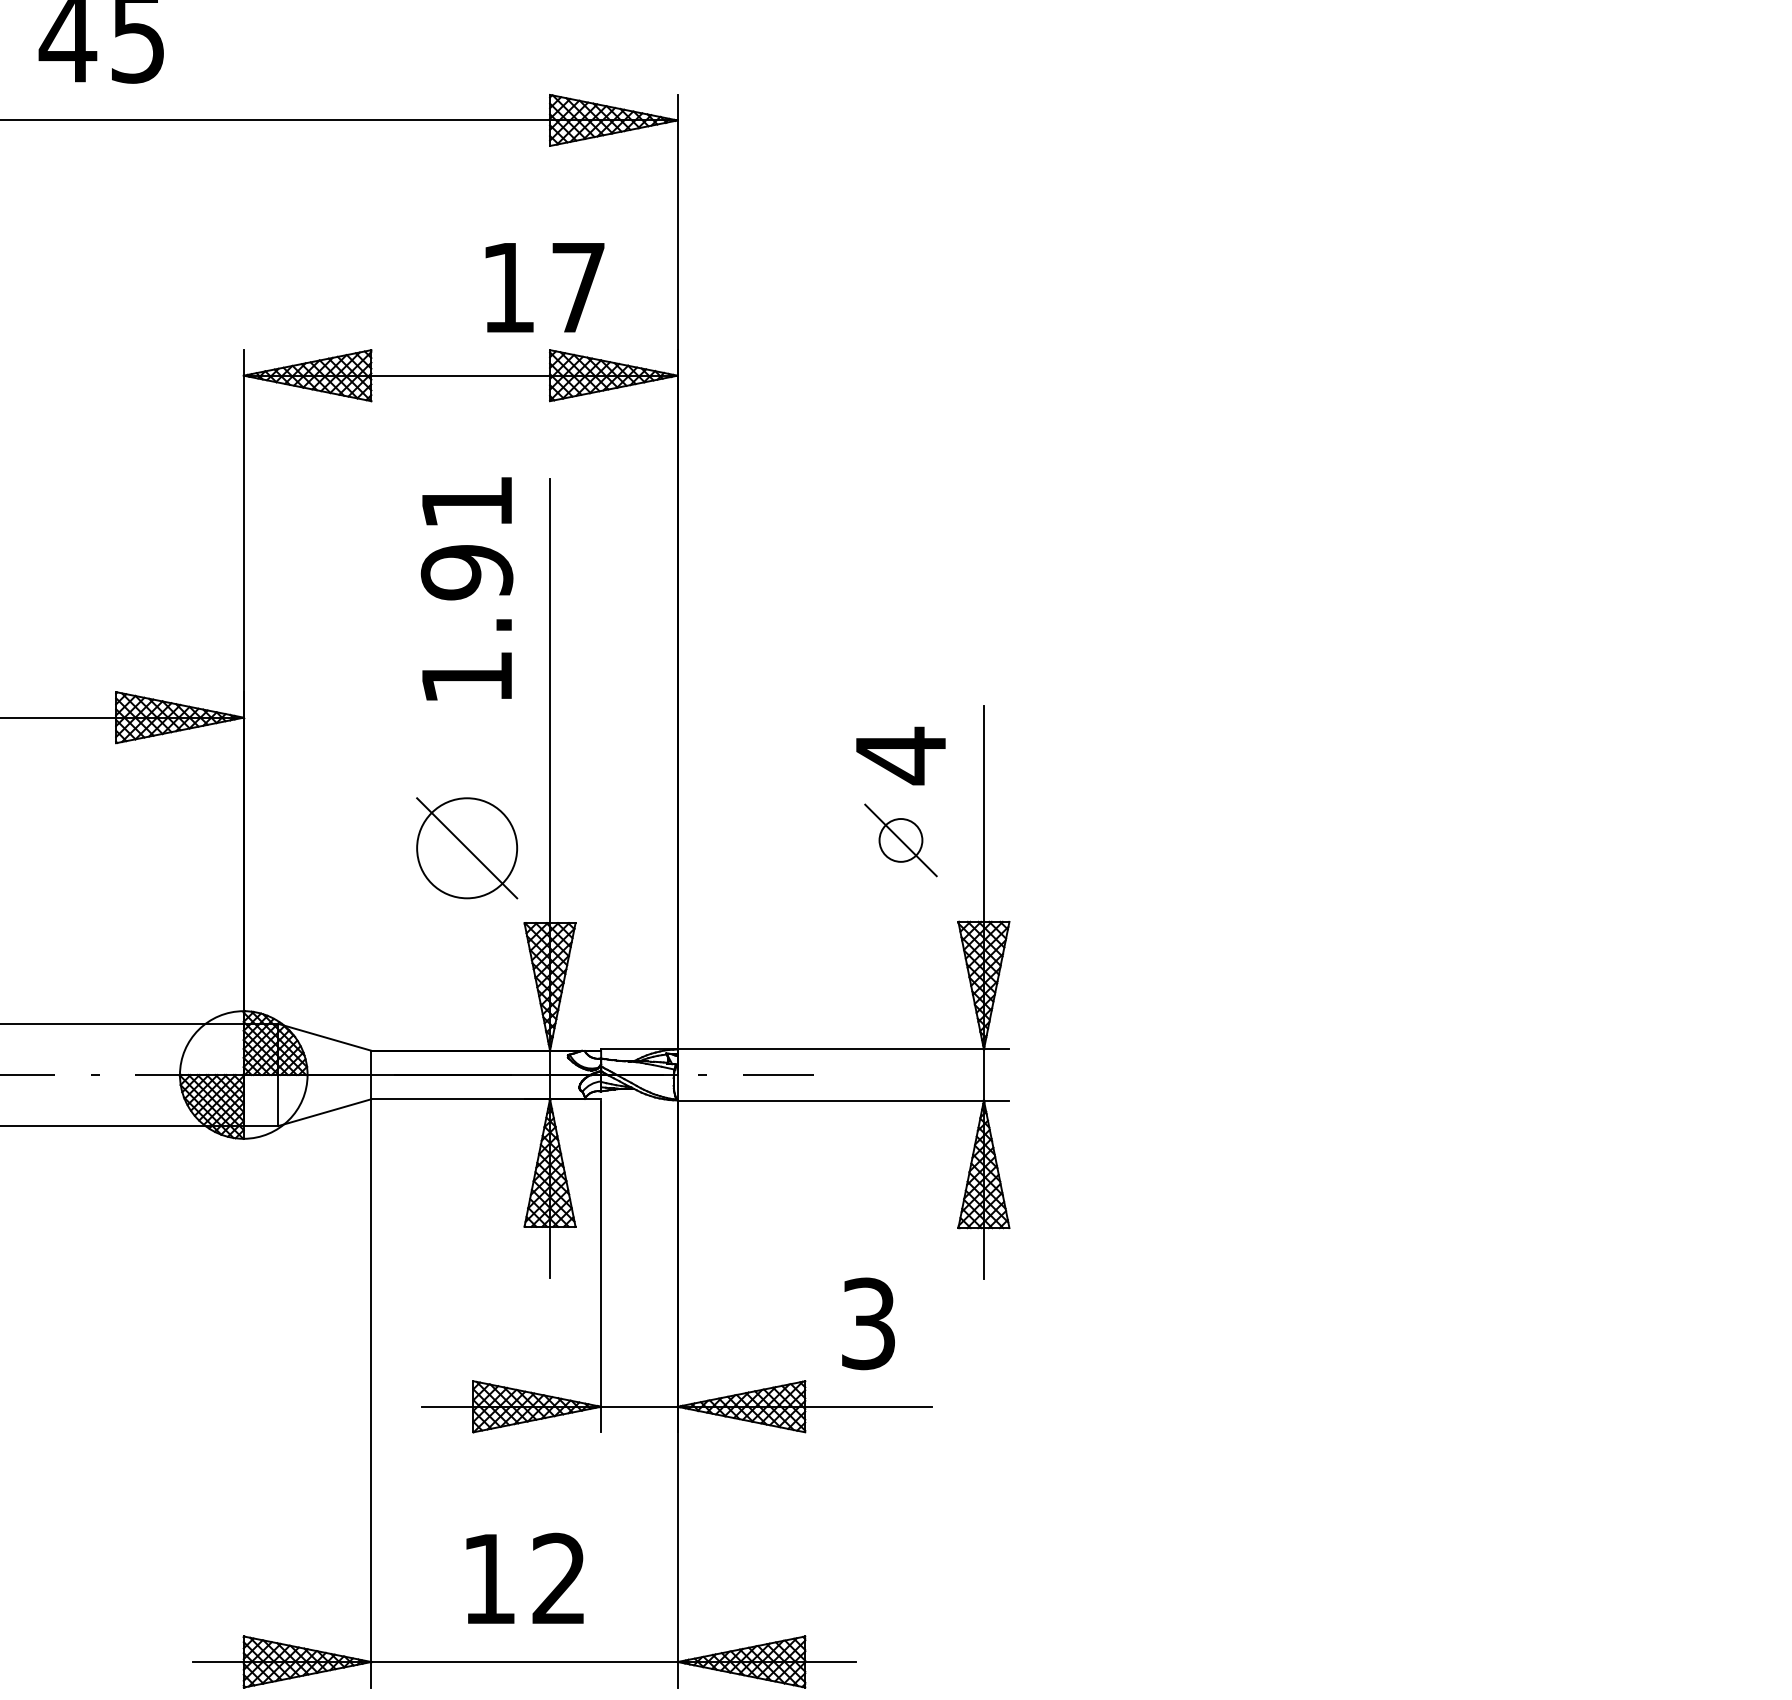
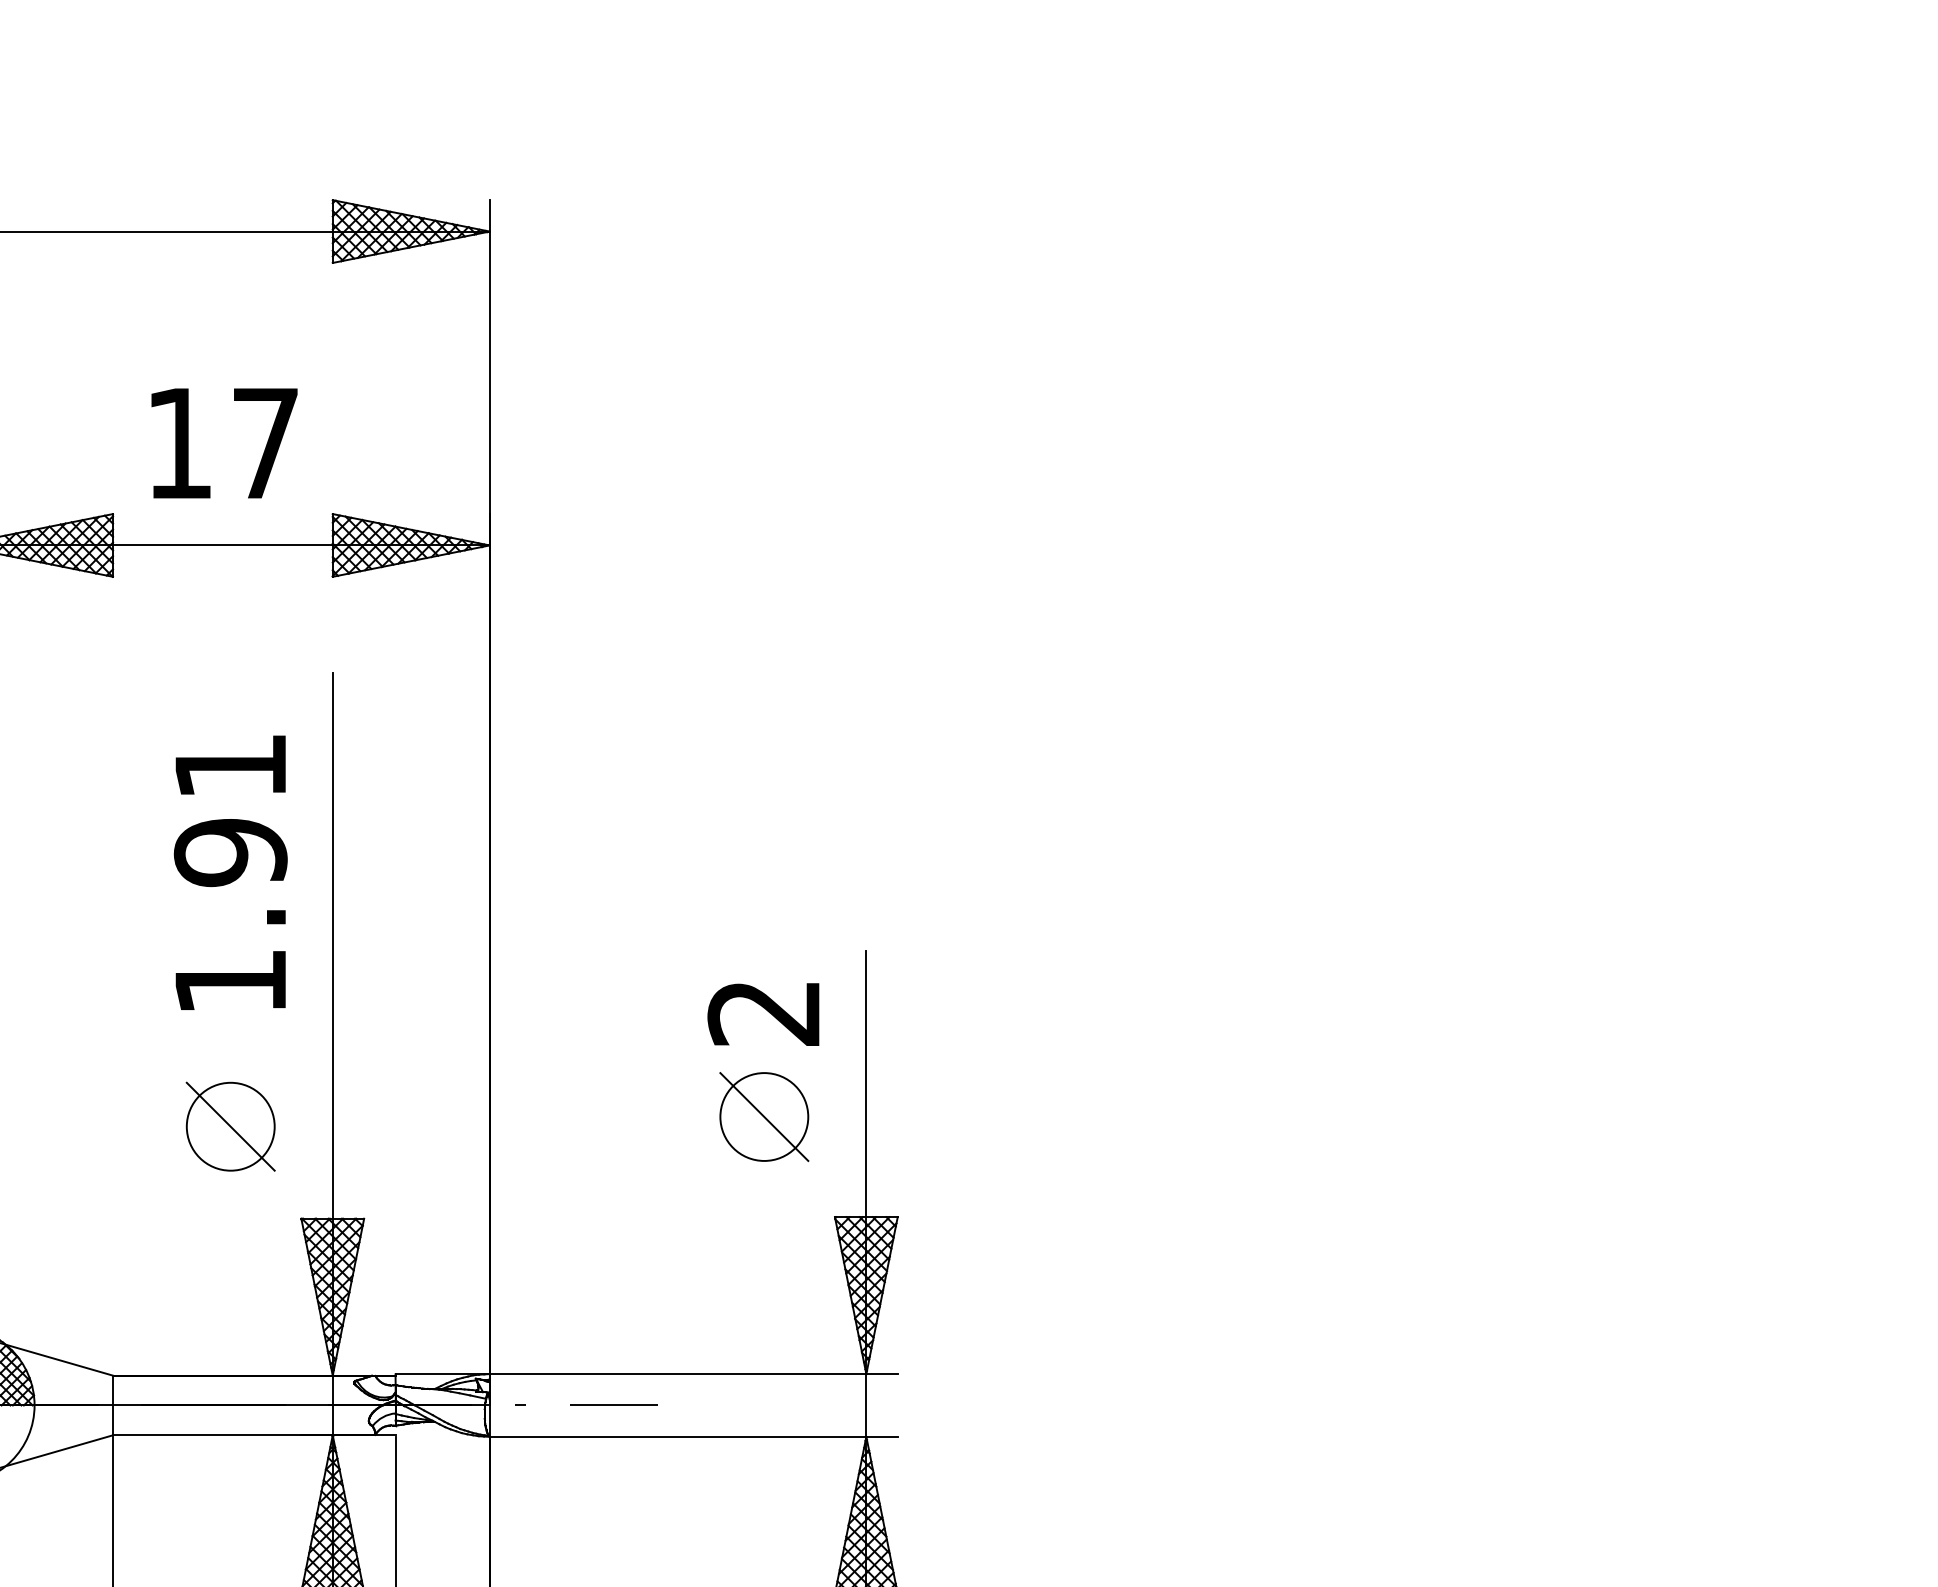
text: (544, 287) -> (223, 443), moved
text: (466, 588) -> (230, 872), moved
text: (899, 755) -> (762, 1012), 4 -> 2
circle: (900, 840) -> (763, 1117), size x1.67
part: (466, 848) -> (230, 1126), size x0.71

